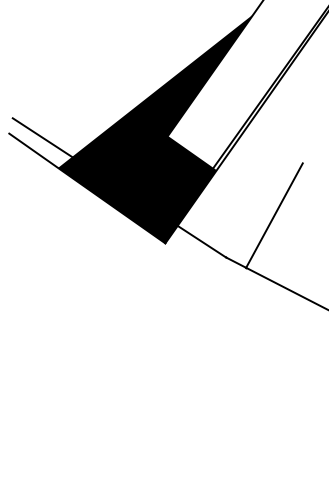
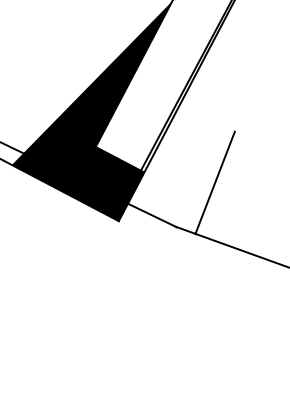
fill: (183, 164) -> (126, 146), removed

